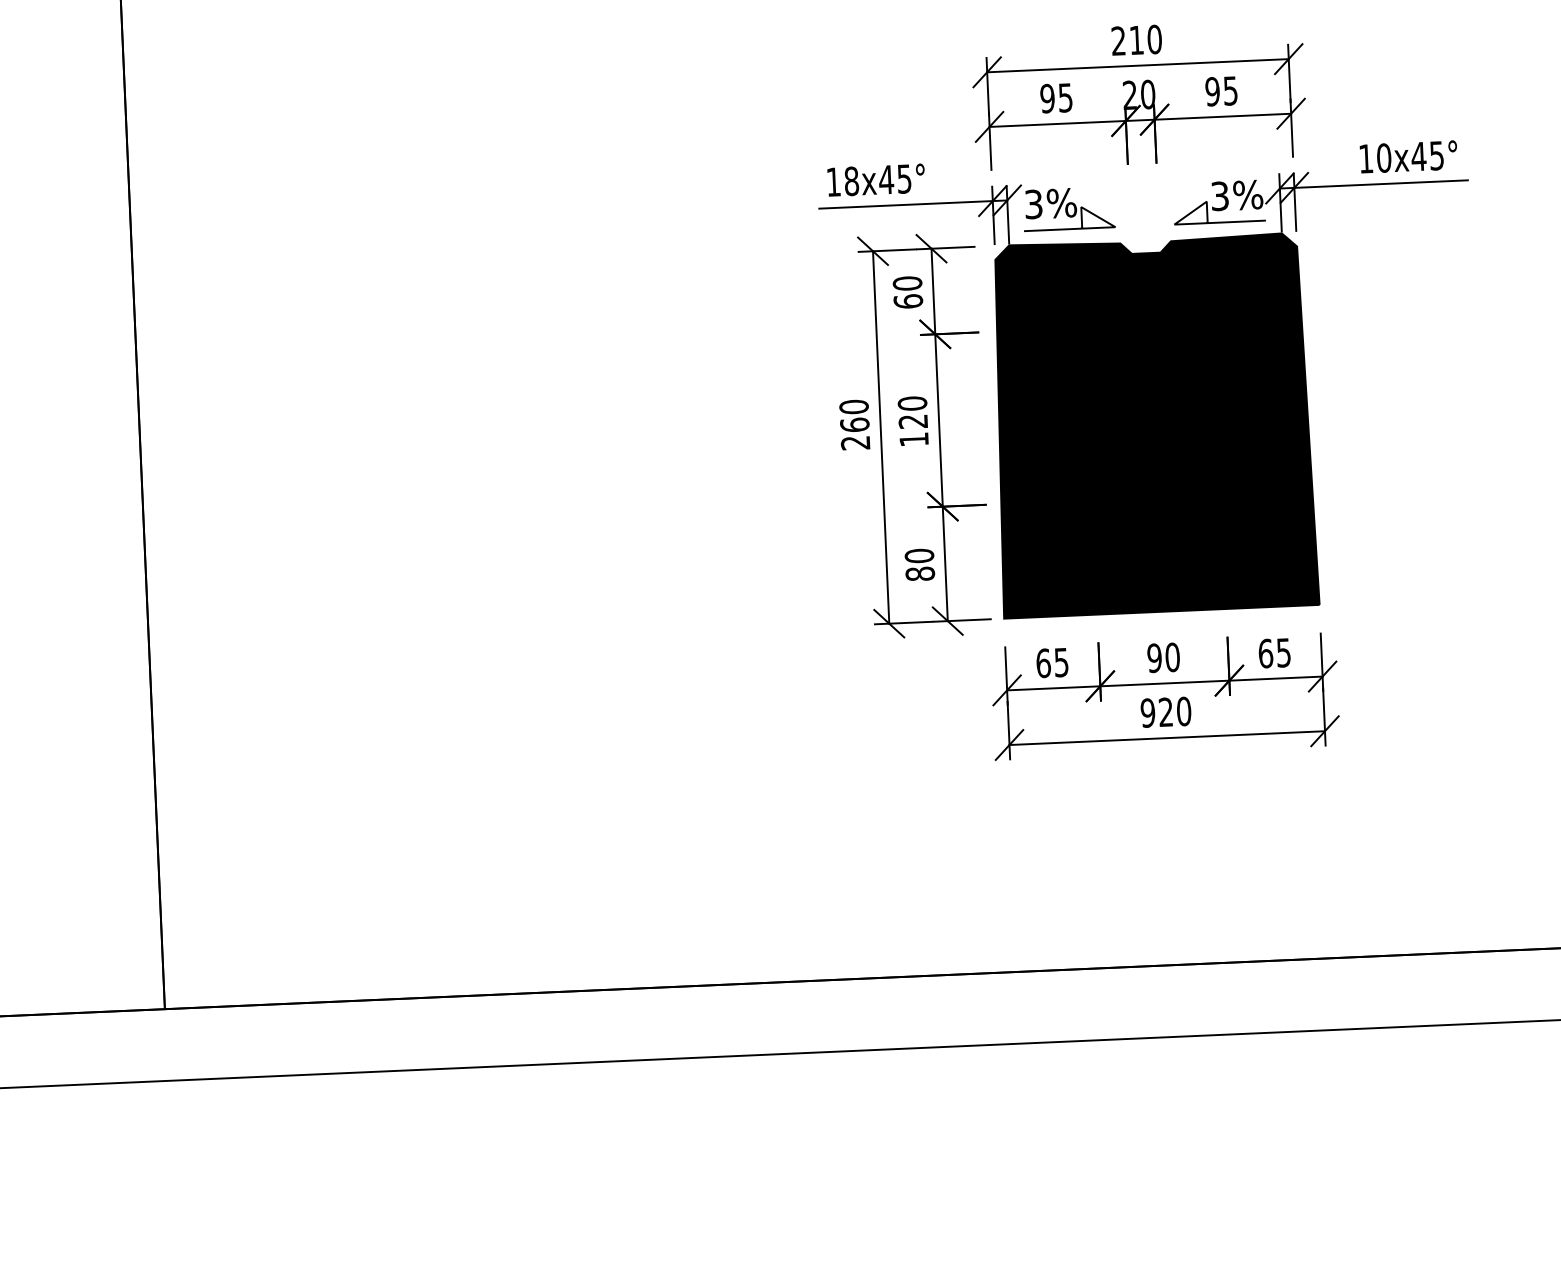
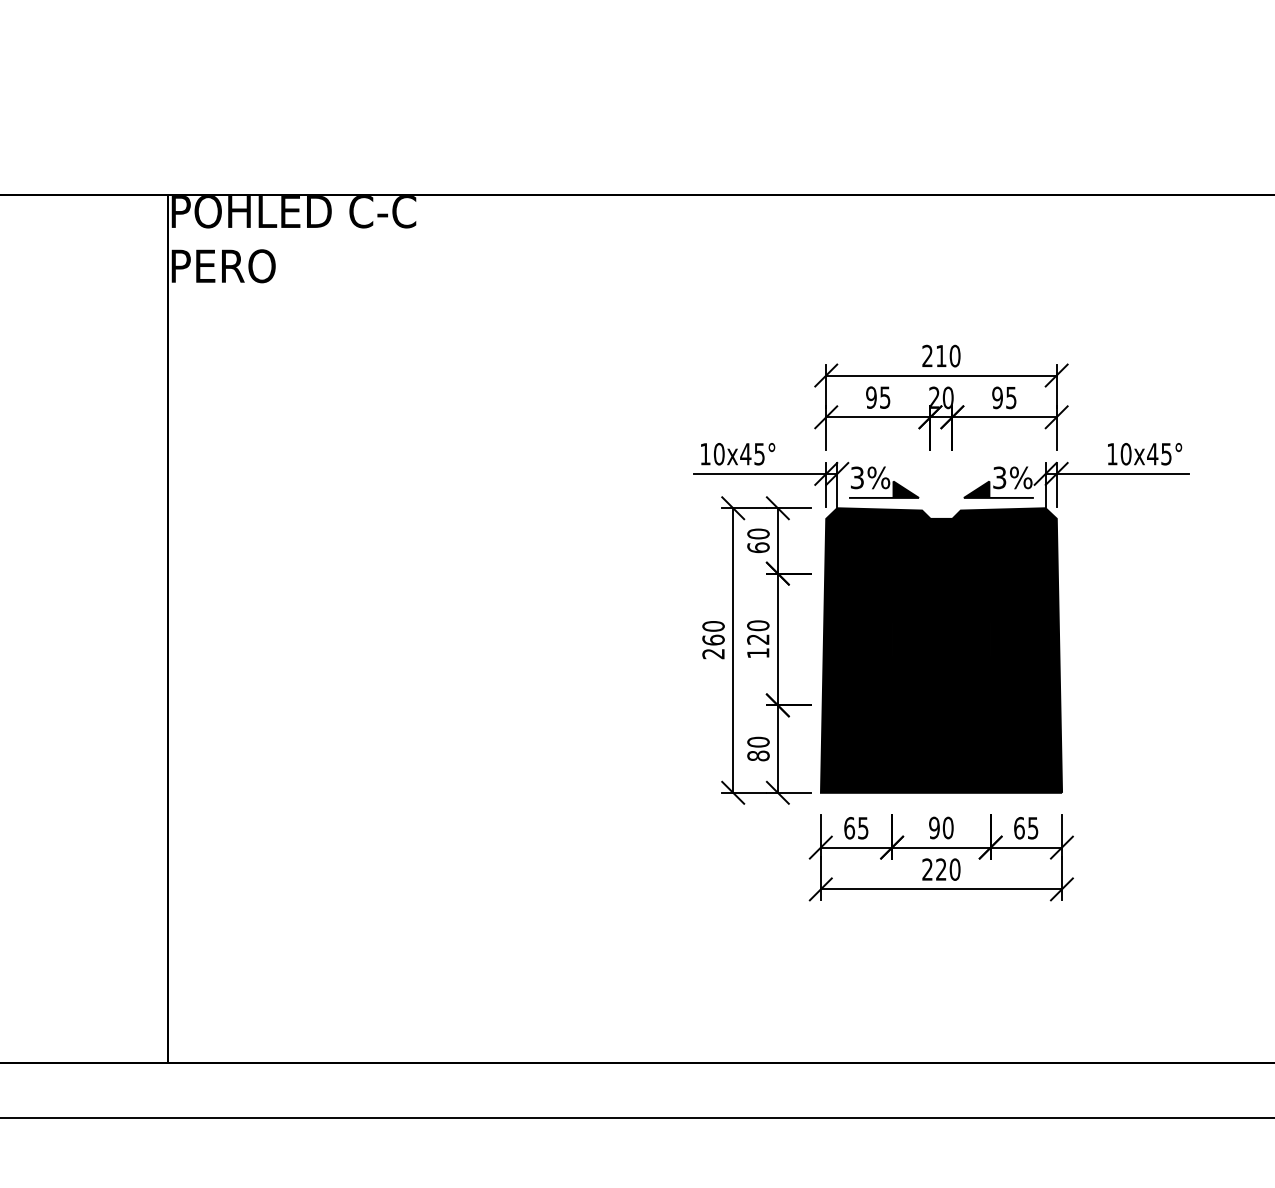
text: (850, 181) -> (718, 454), 18x45° -> 10x45°
fill: (1190, 212) -> (976, 489), added
fill: (1097, 216) -> (905, 489), added
text: (1147, 712) -> (927, 869), 920 -> 220

